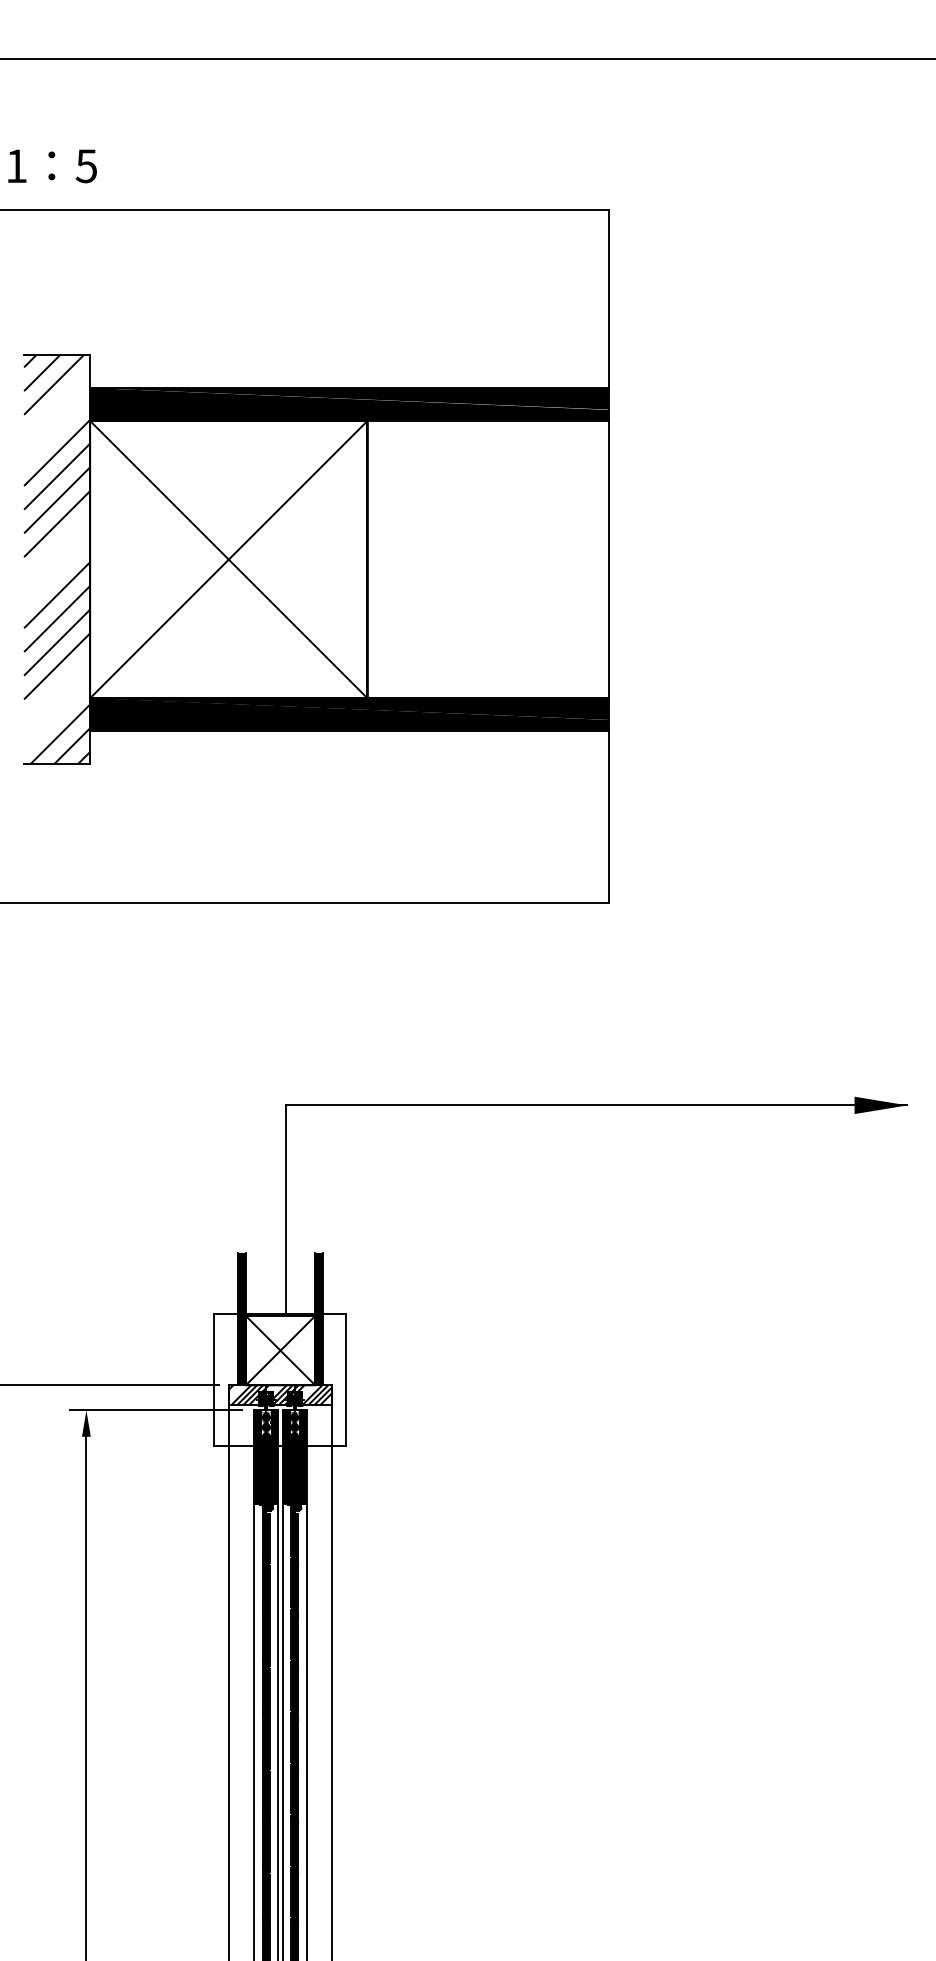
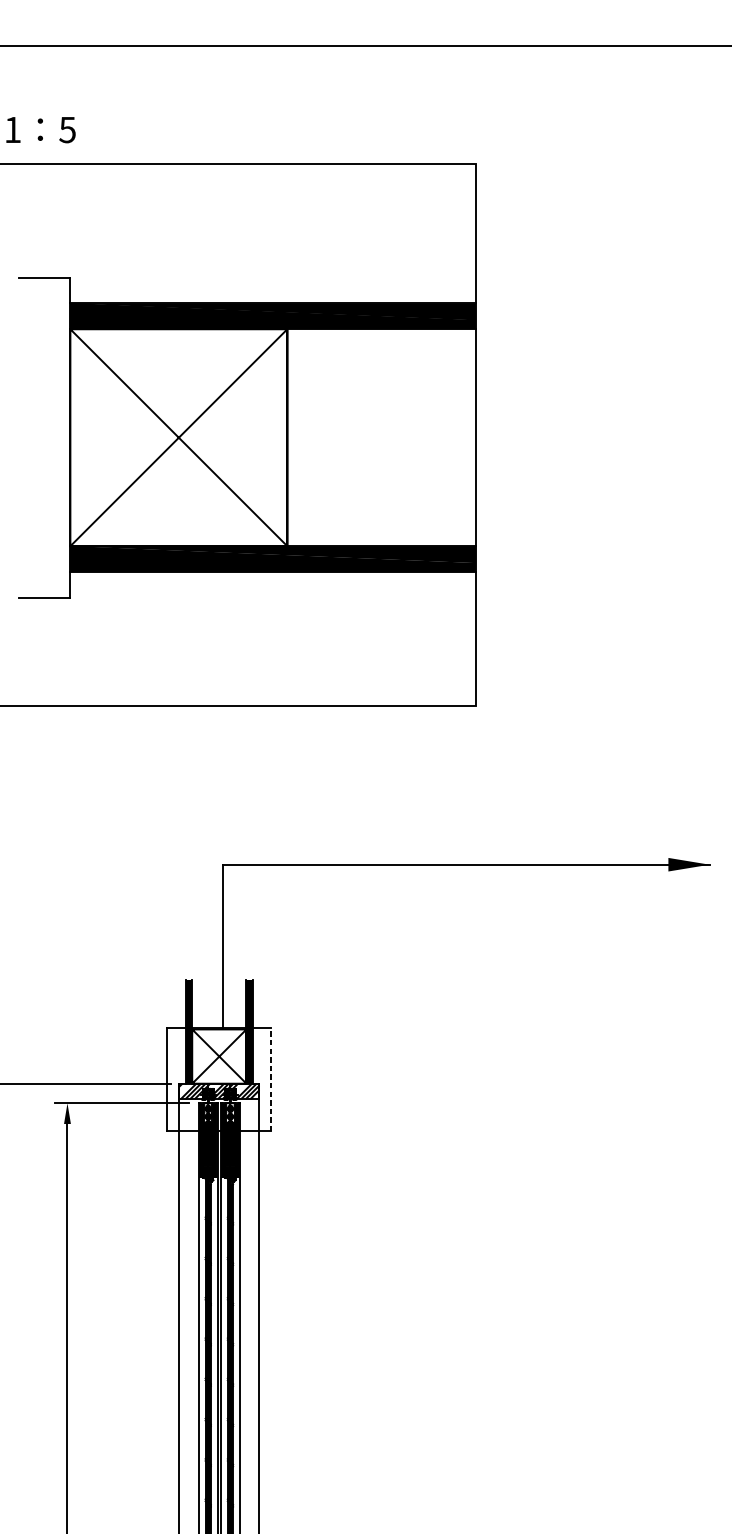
hatch: (57, 559) -> (44, 437), removed
line: (346, 1379) -> (270, 1079), solid -> dashed

